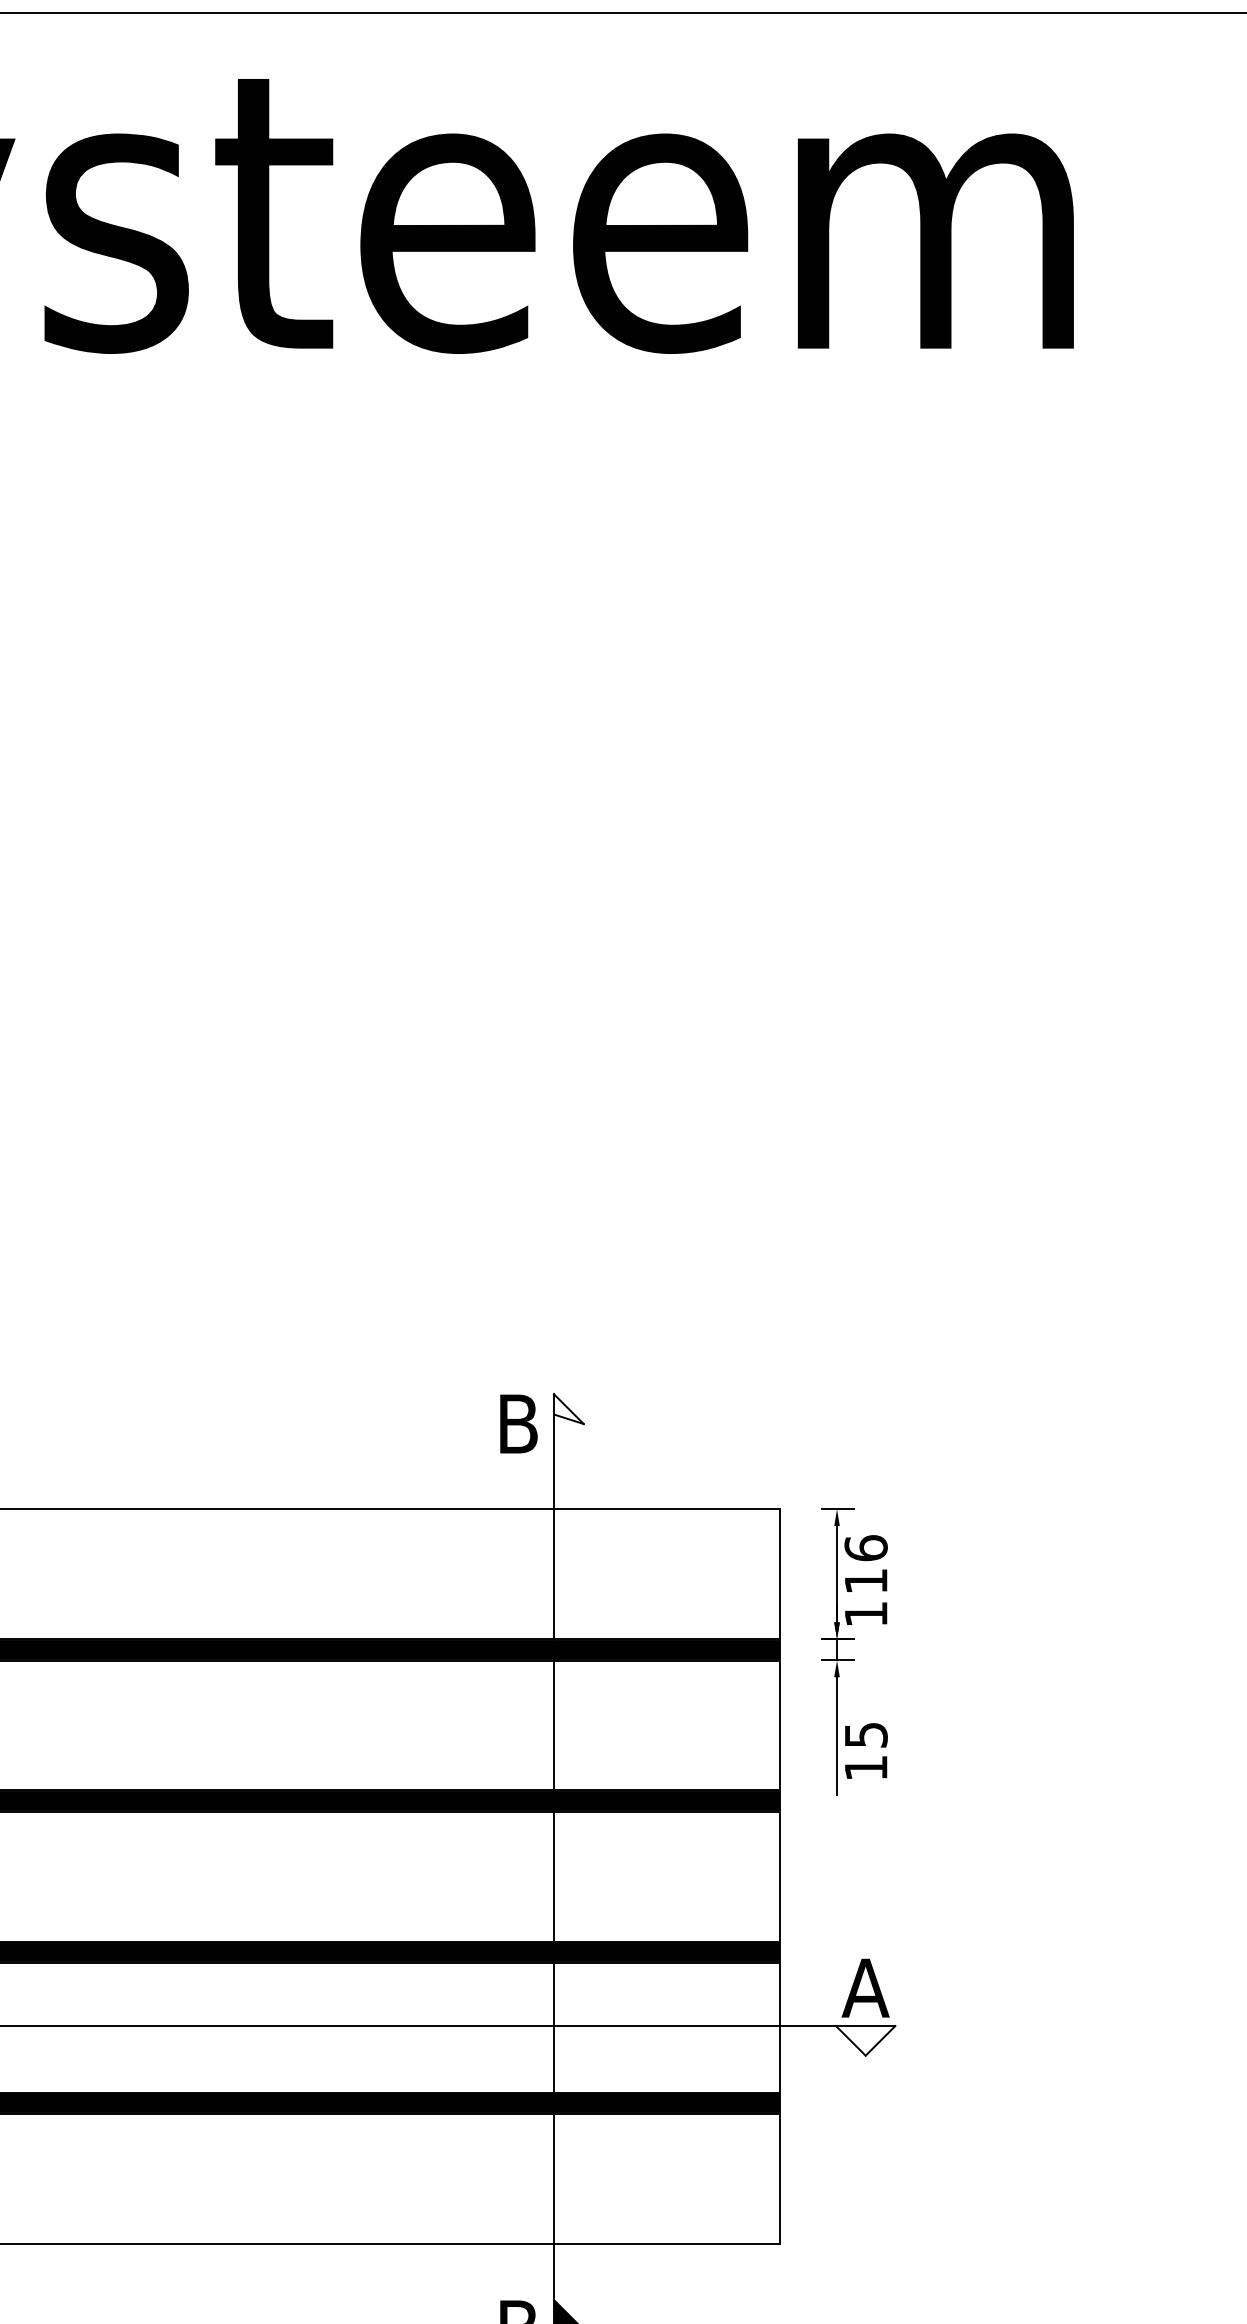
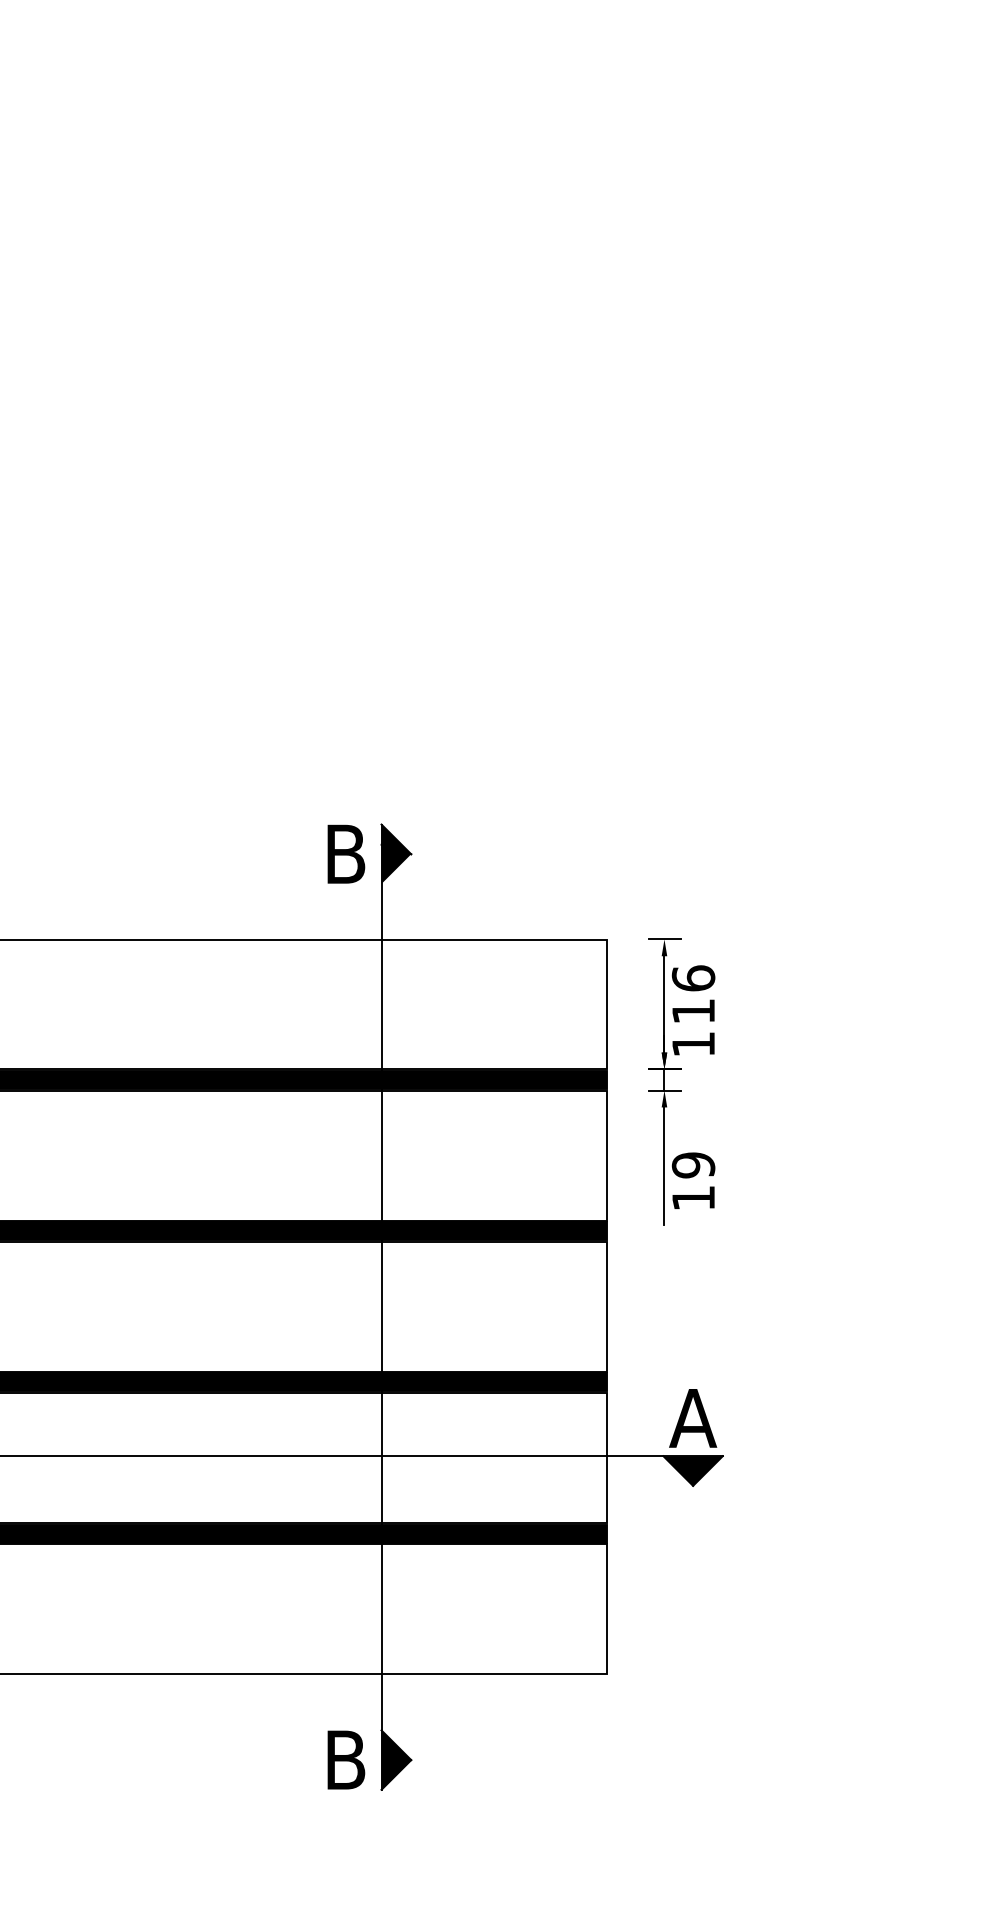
fill: (568, 1423) -> (395, 853), added
text: (865, 1735) -> (692, 1165), 15 -> 19
fill: (865, 2040) -> (692, 1470), added

